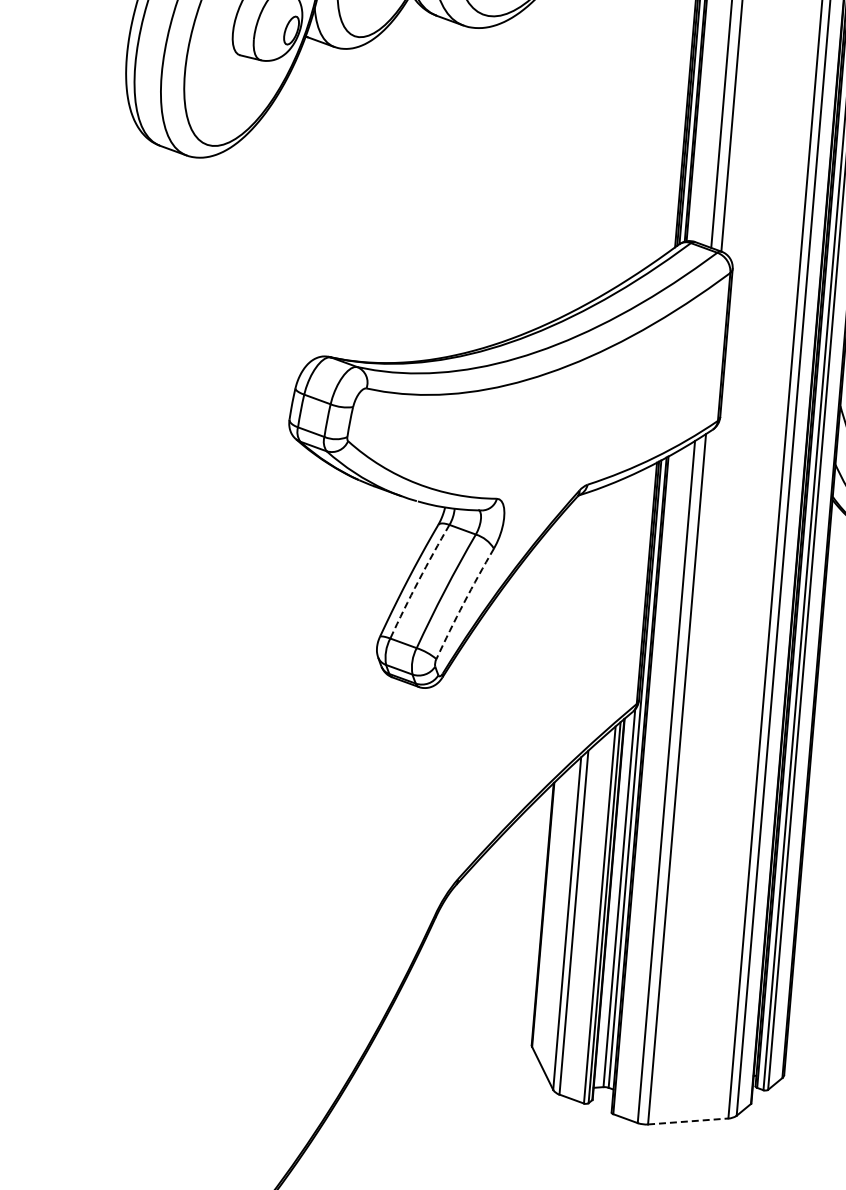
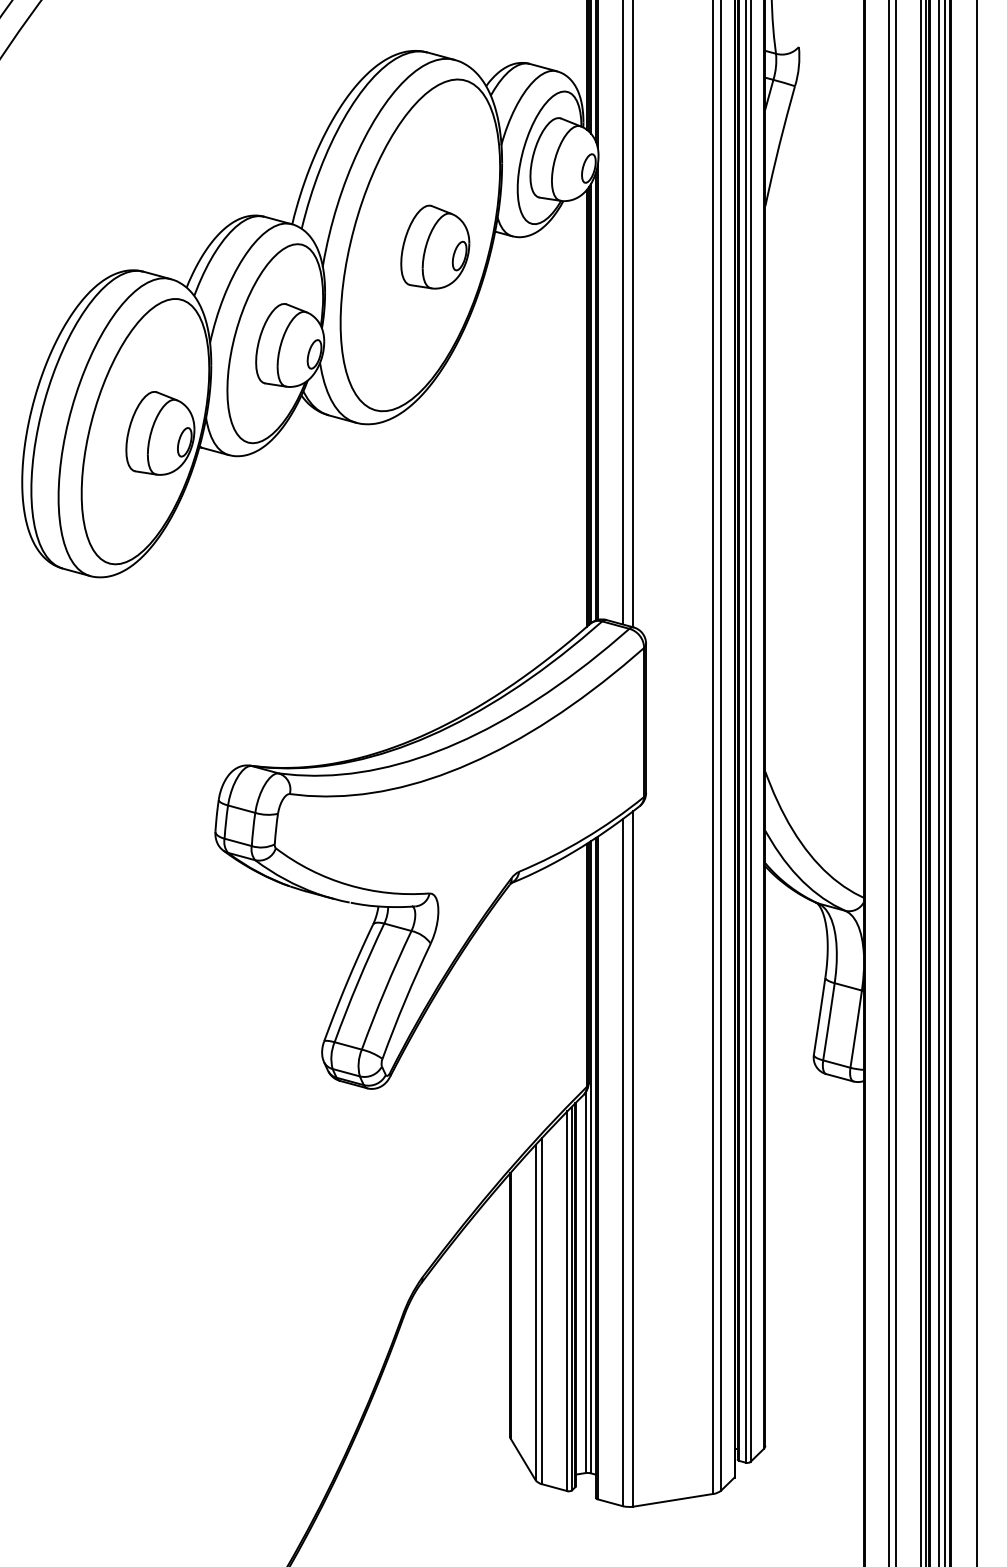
arc: (418, 581) -> (358, 982), dashed -> solid
arc: (464, 603) -> (405, 1000), dashed -> solid
line: (688, 1121) -> (673, 1500), dashed -> solid

